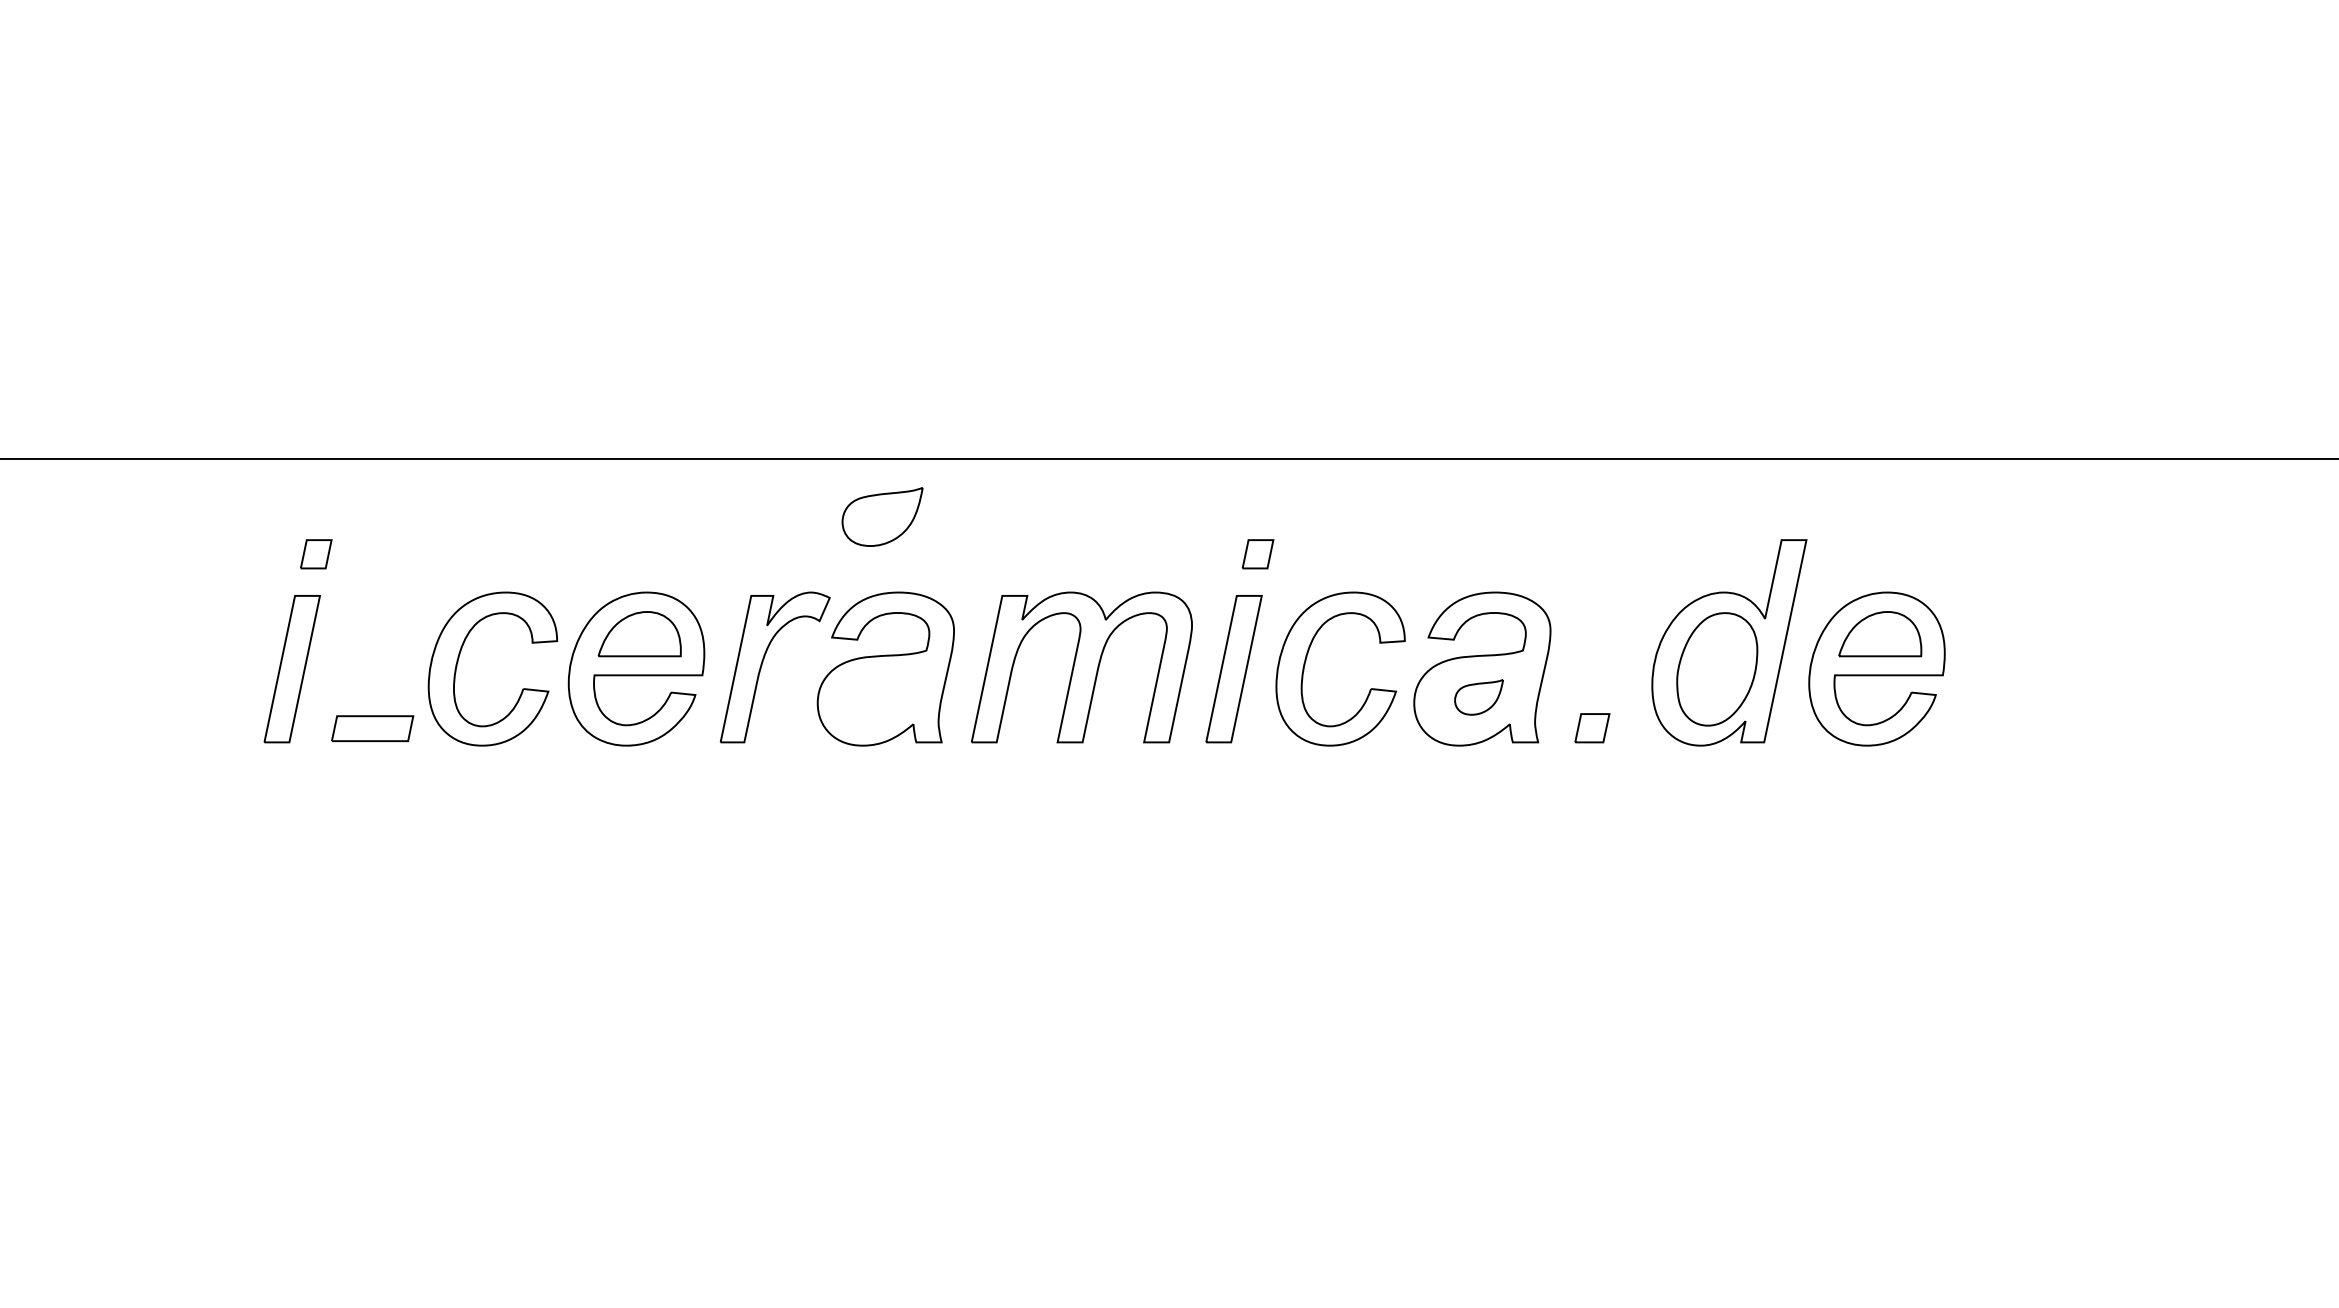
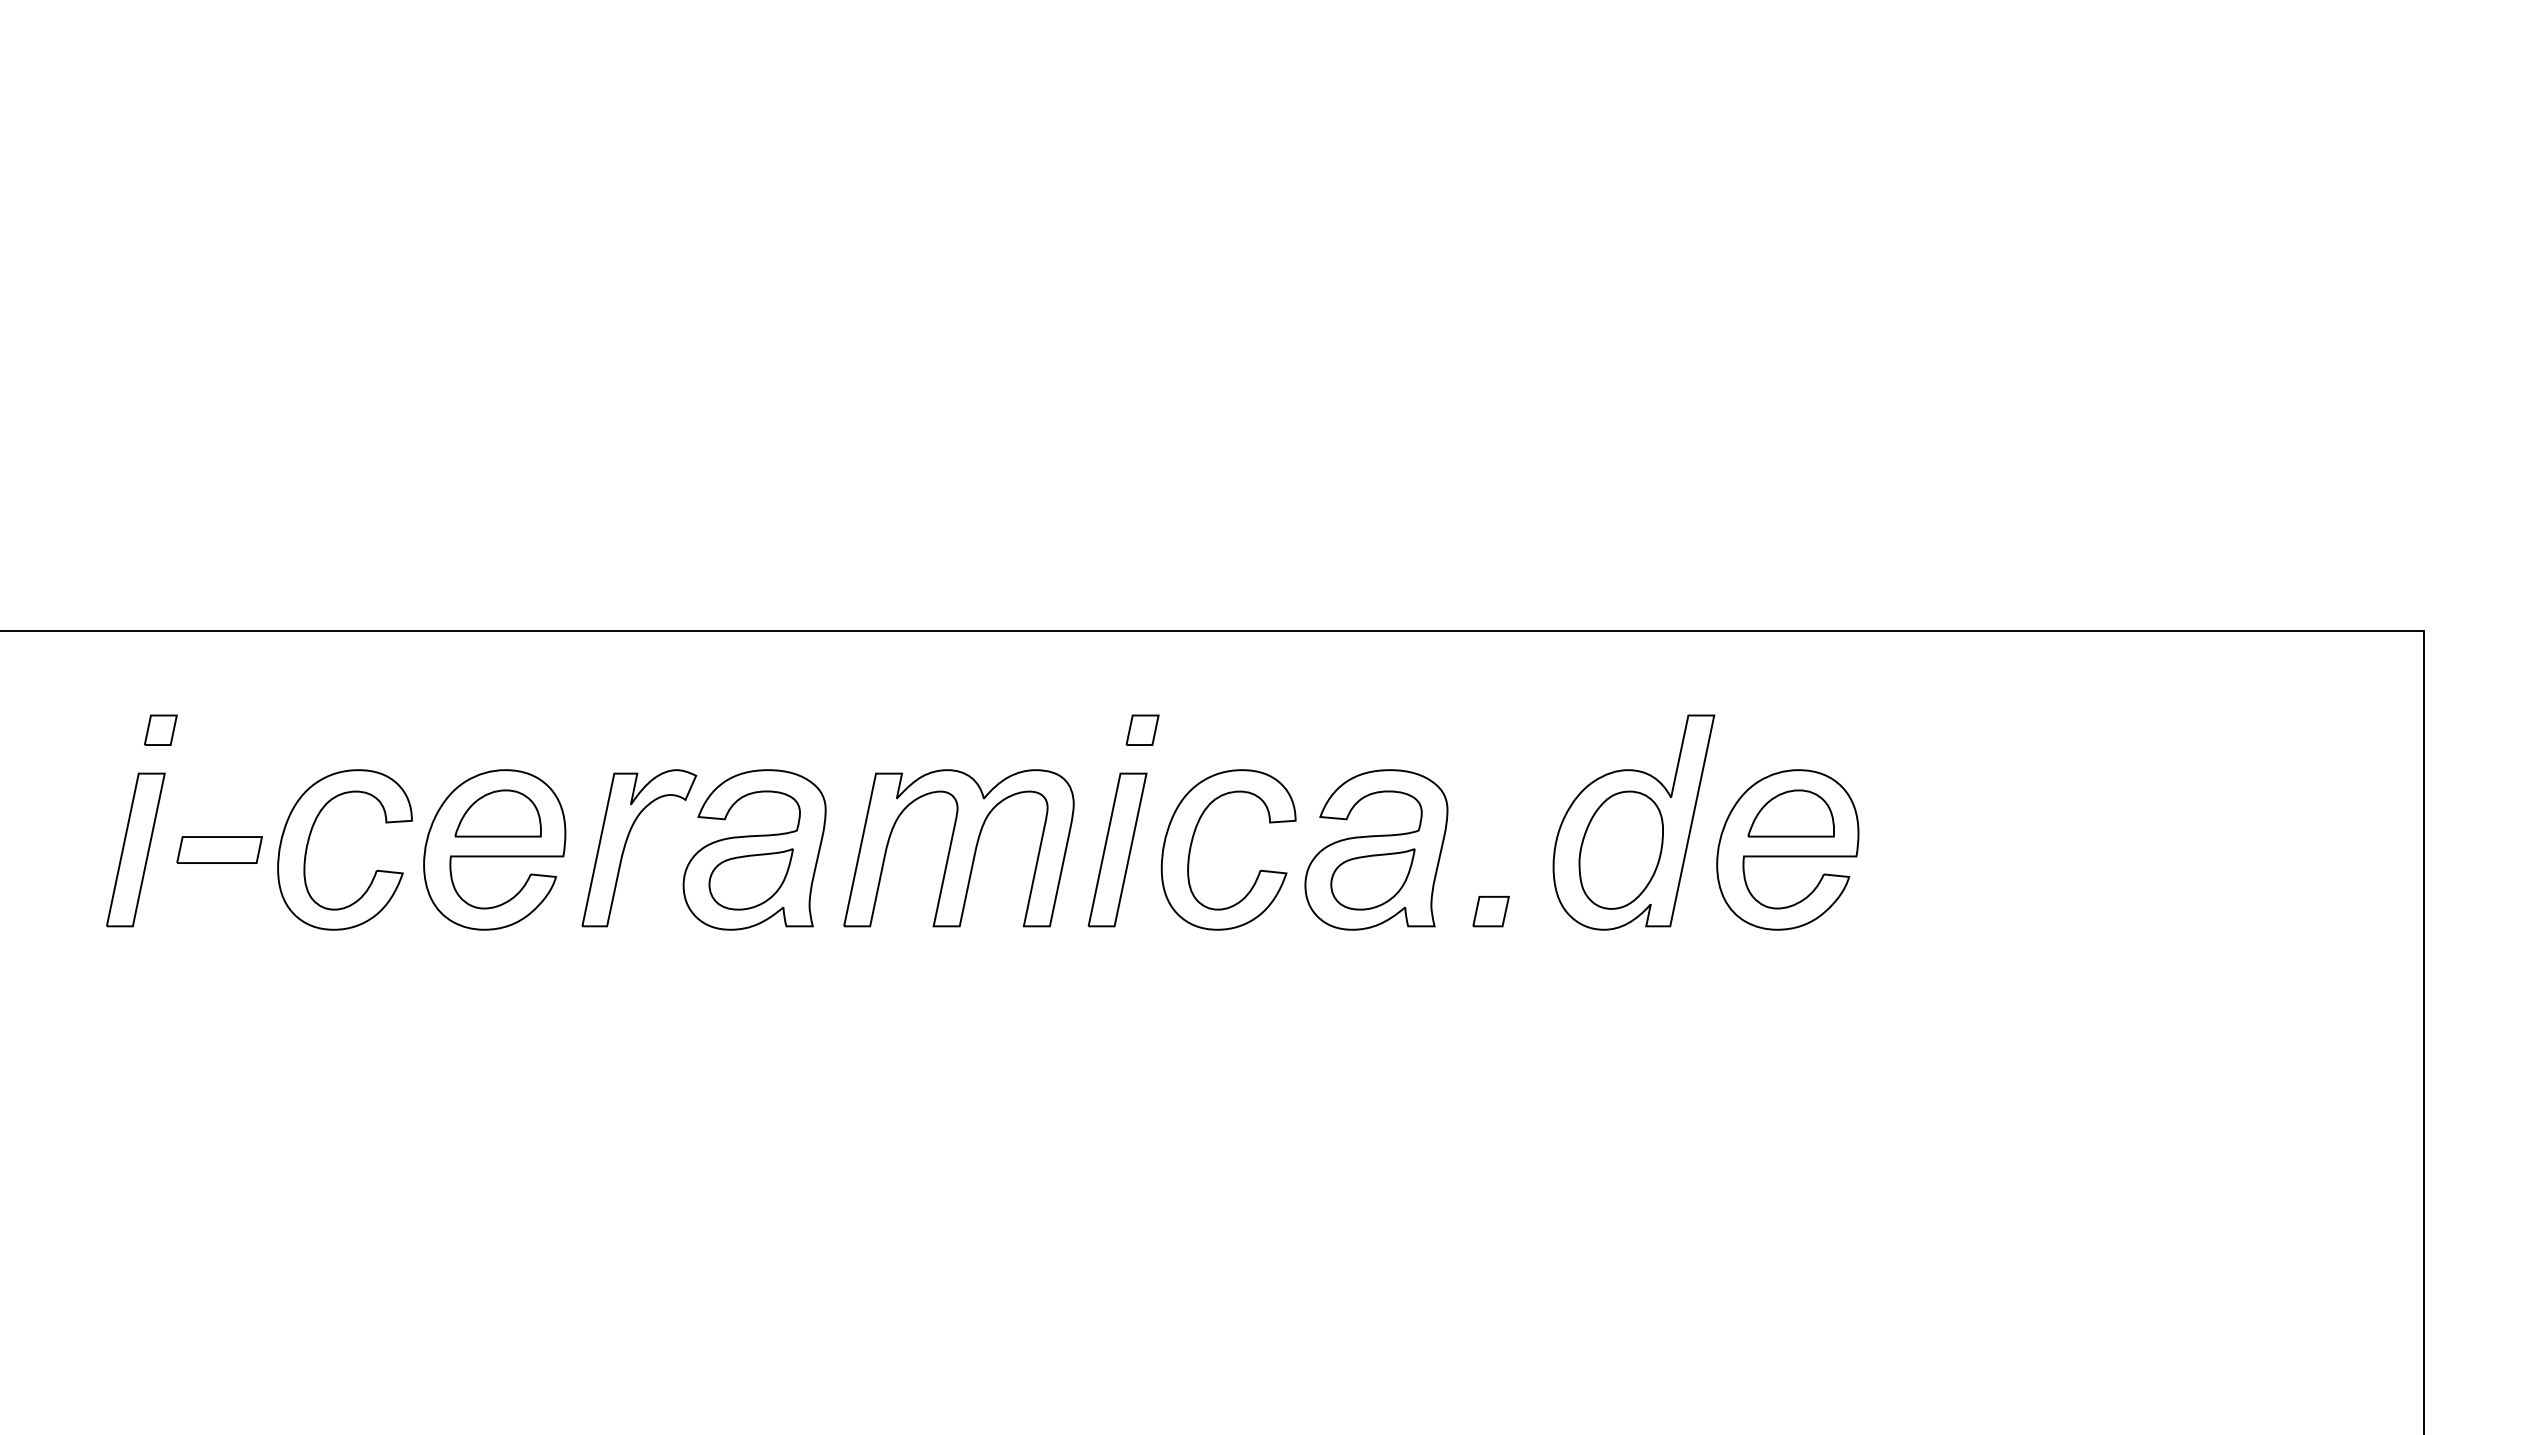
part: (881, 517) -> (750, 879), moved
part: (1478, 697) -> (1372, 879), size x1.67
part: (372, 728) -> (219, 849), moved

